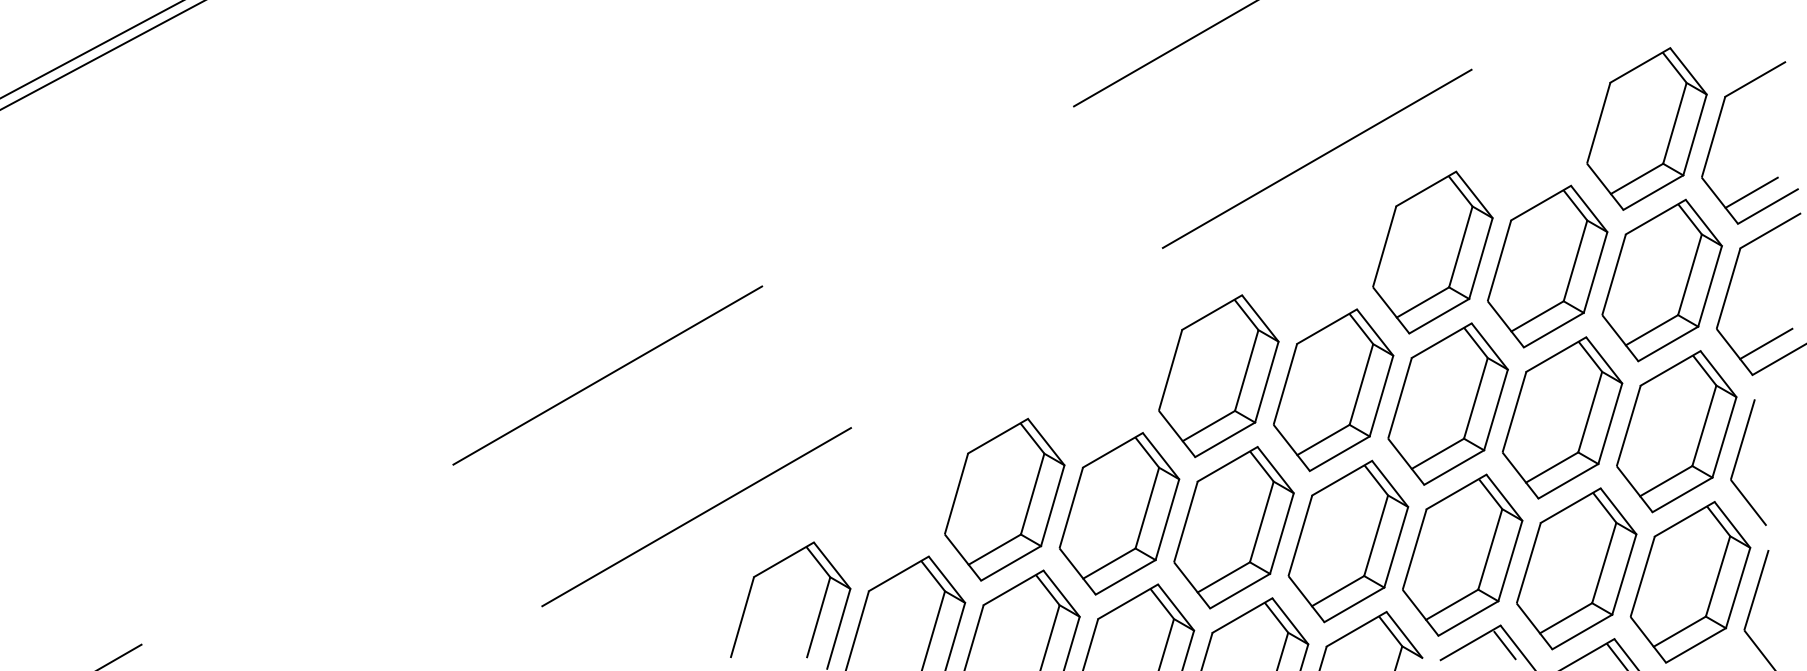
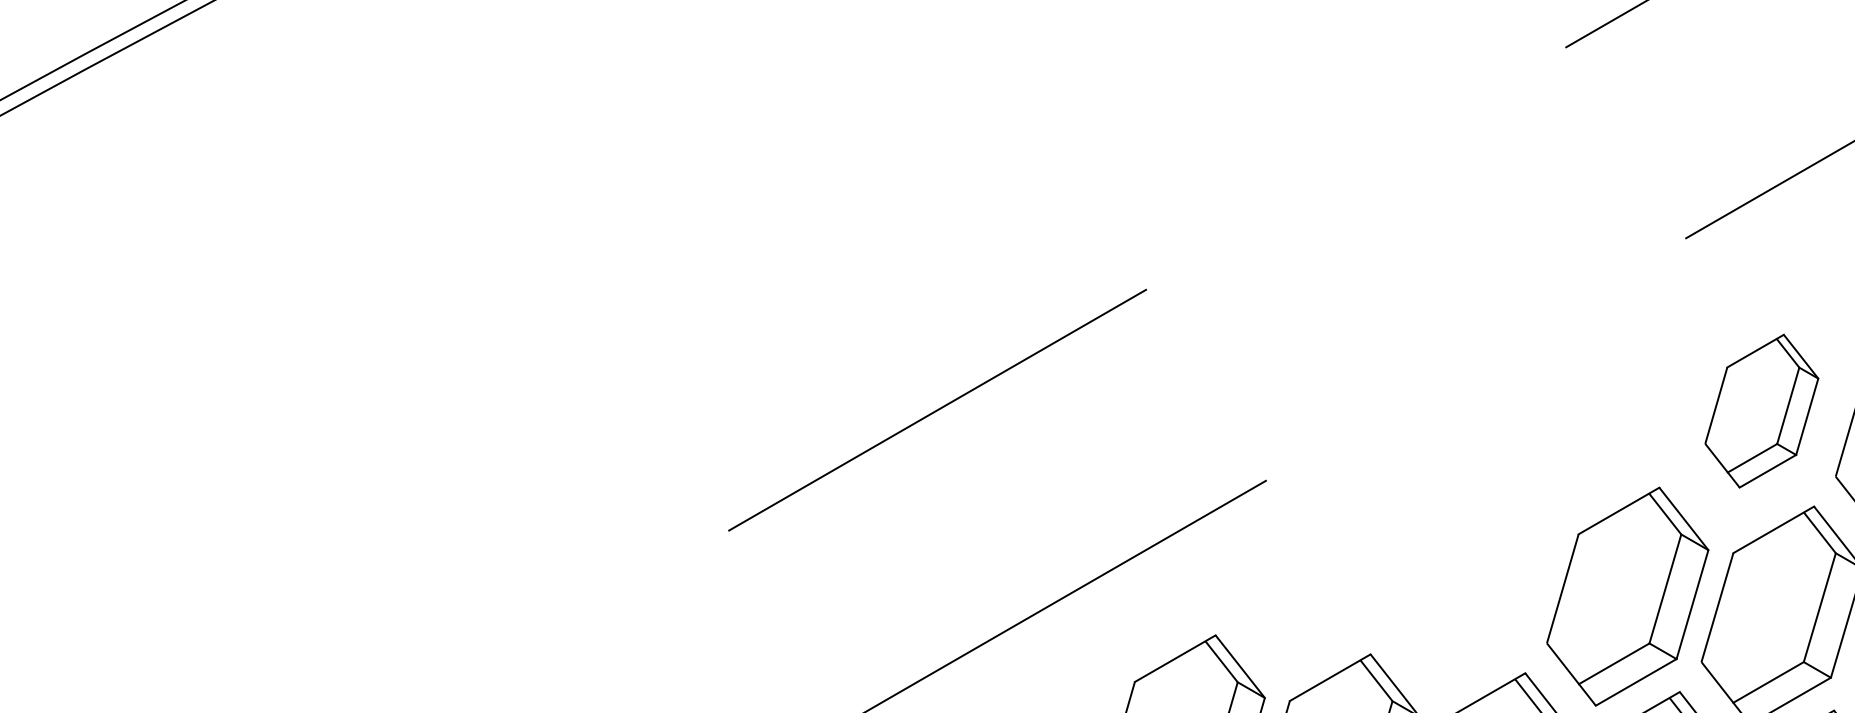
part: (1218, 376) -> (1761, 411), size x0.7
part: (1004, 499) -> (1472, 577), removed

